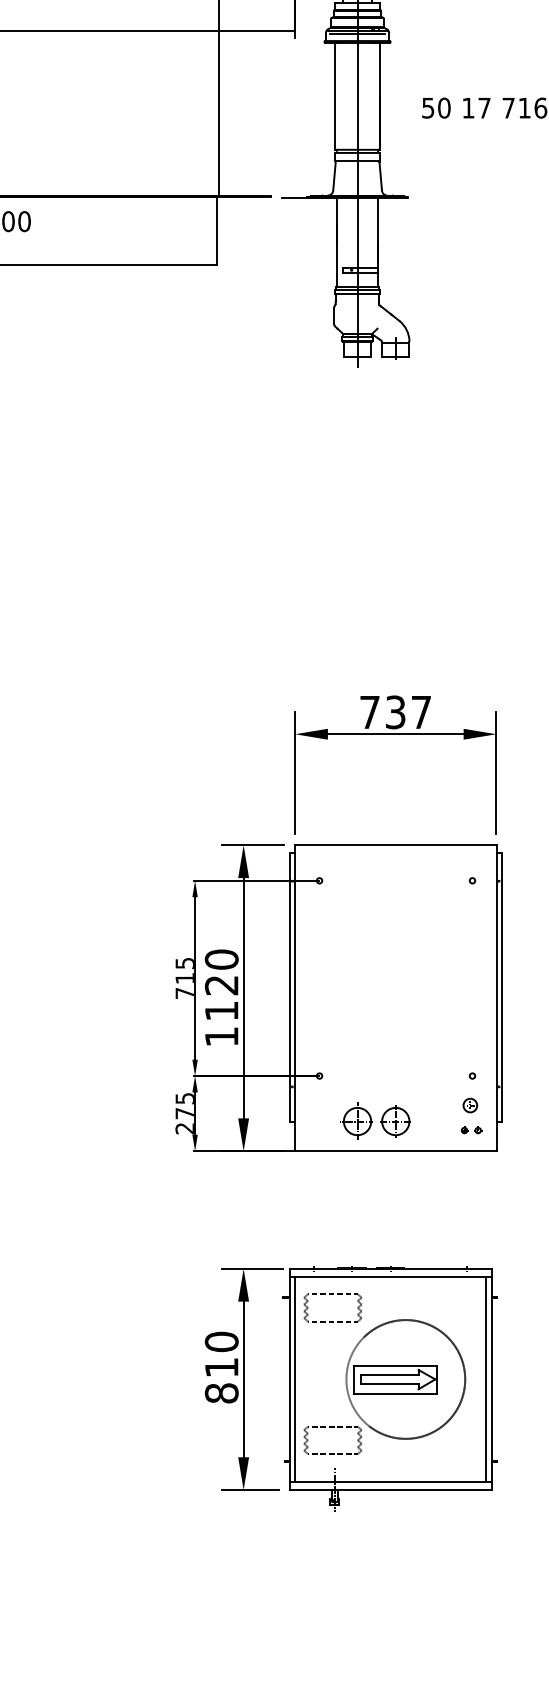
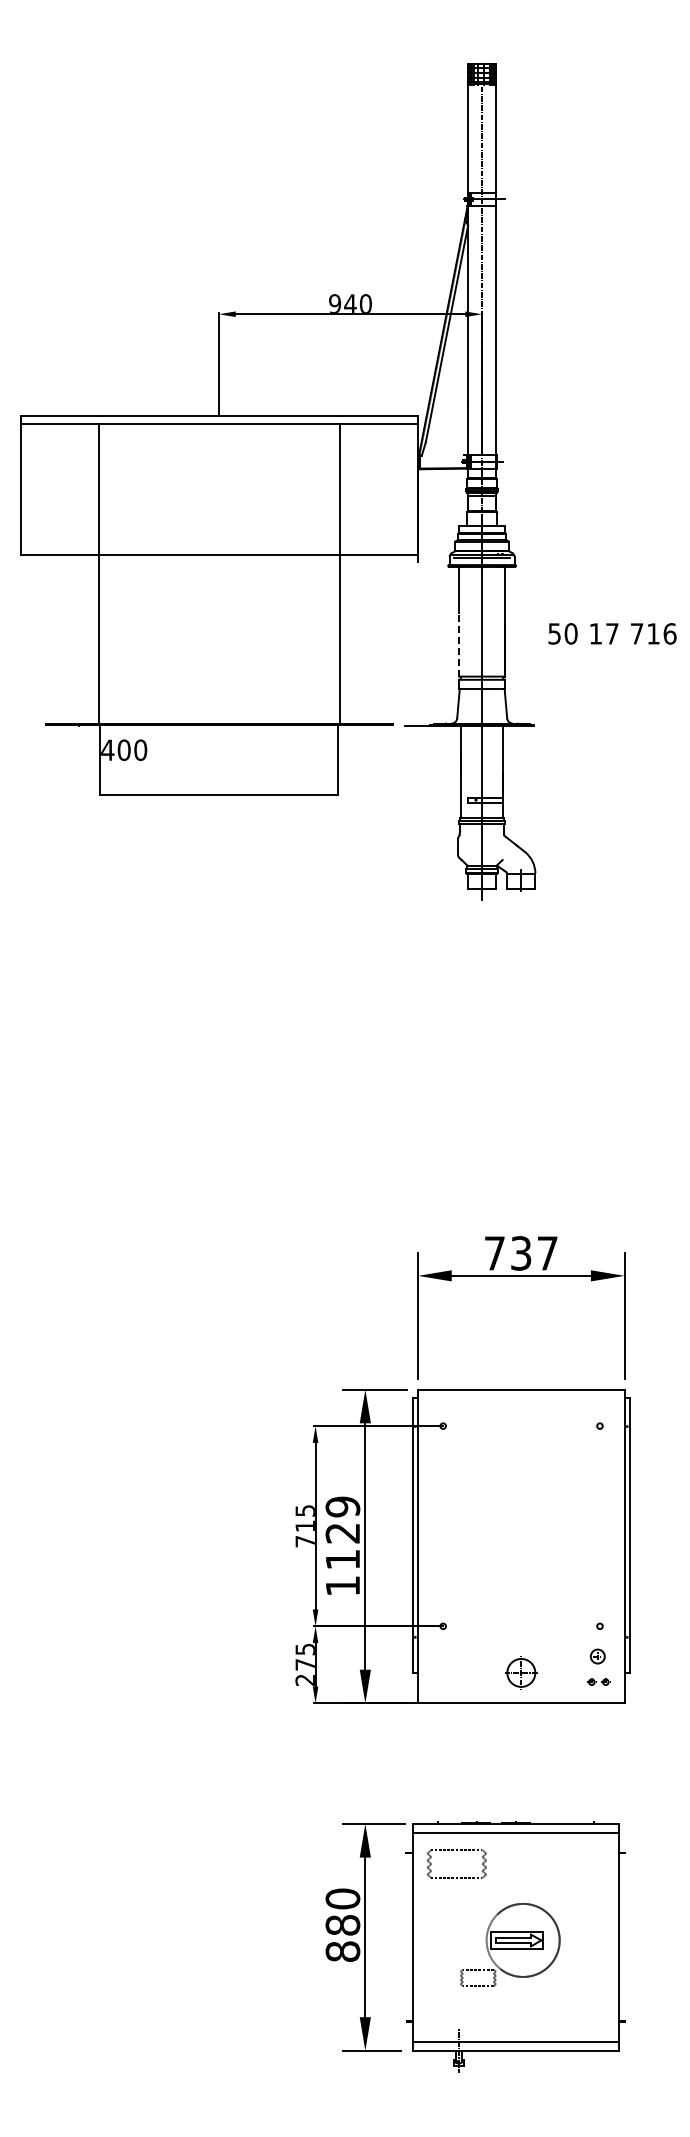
line: (335, 118) -> (459, 644), solid -> dashed
text: (221, 959) -> (342, 1506), 1120 -> 1129
part: (356, 1121) -> (481, 1672), removed
text: (221, 1367) -> (342, 1925), 810 -> 880
line: (295, 1379) -> (418, 1937), removed
line: (485, 1379) -> (613, 1937), removed
part: (385, 1386) -> (510, 1944), size x0.6

